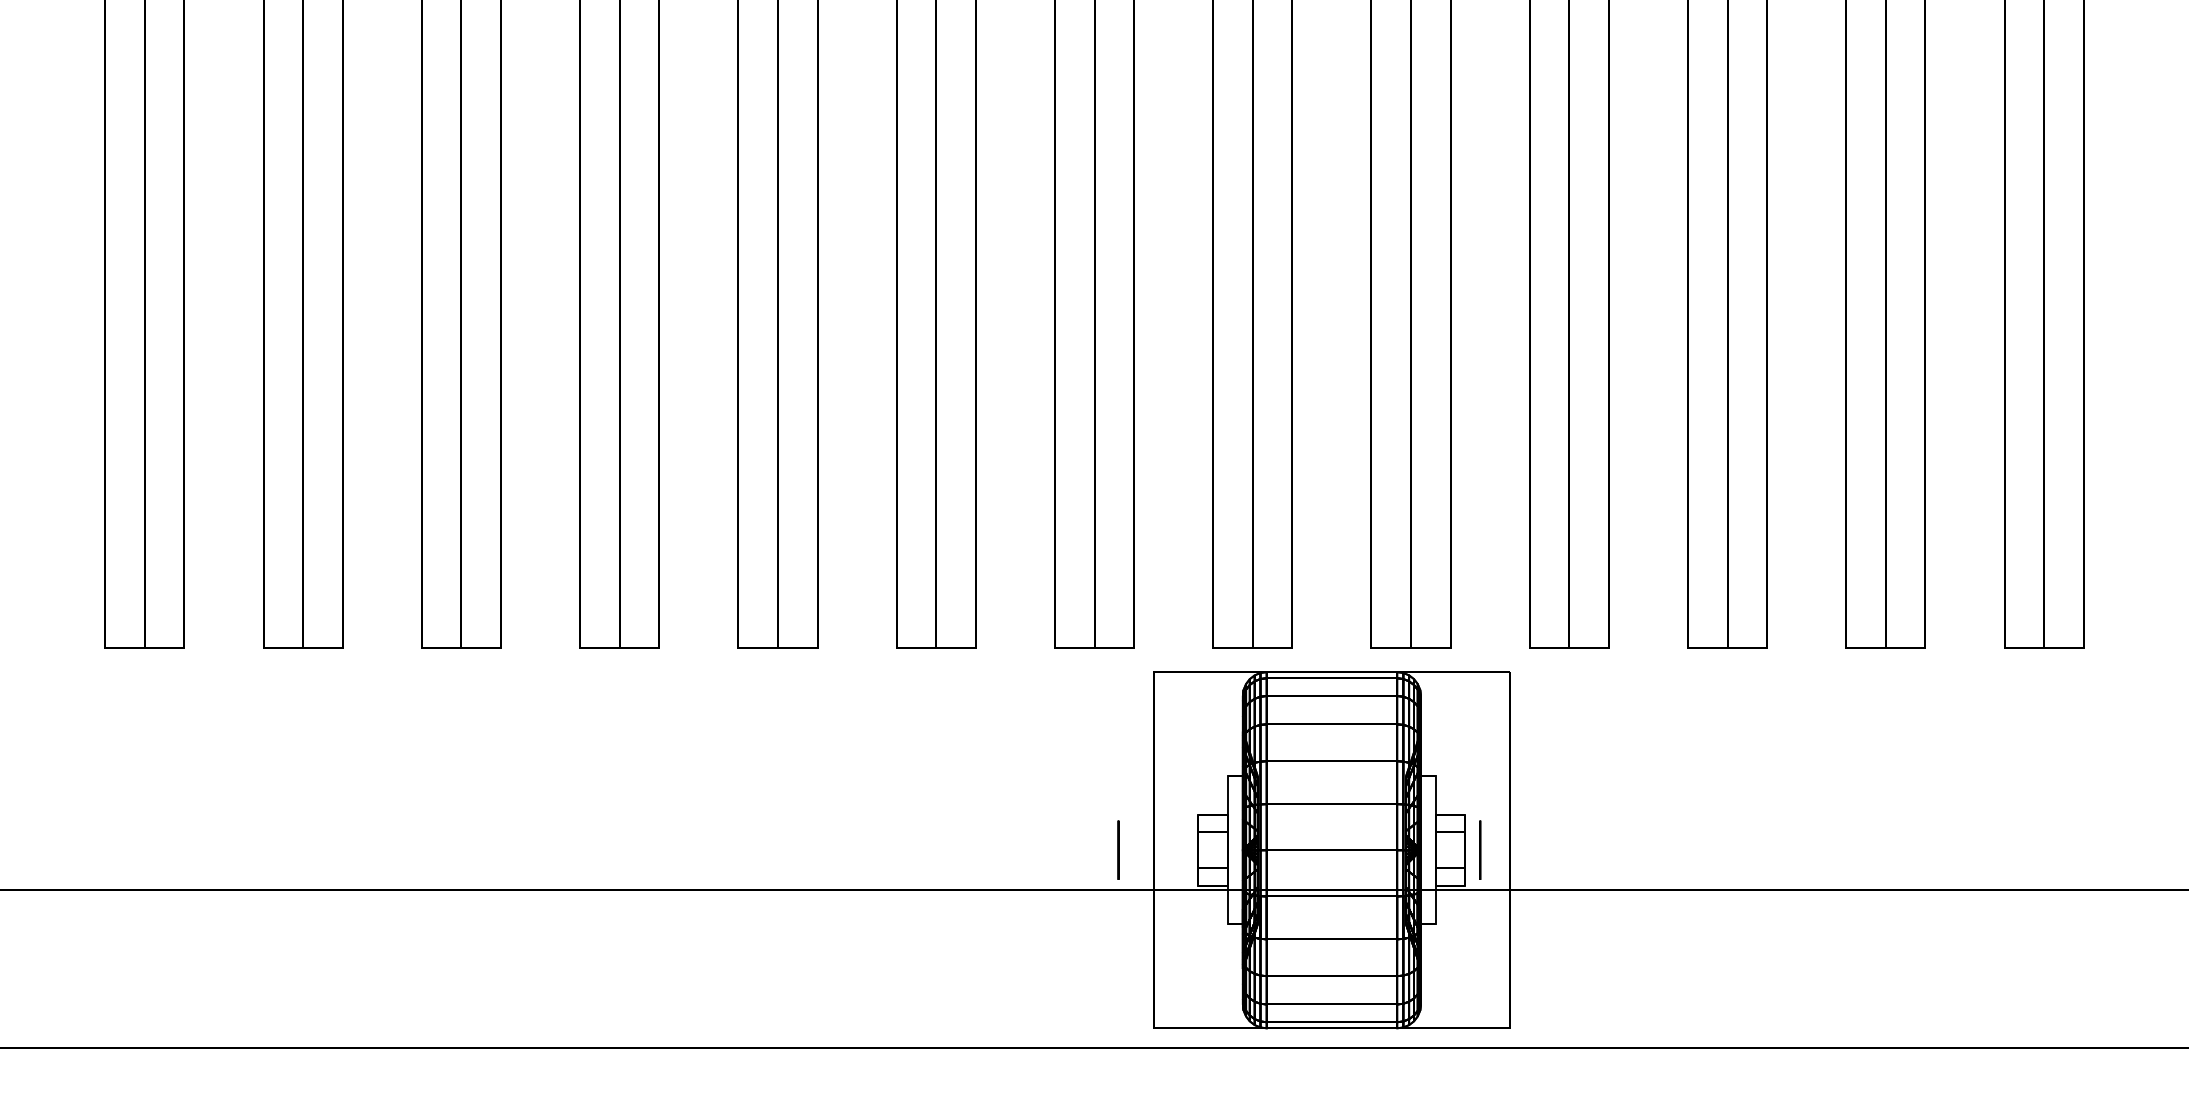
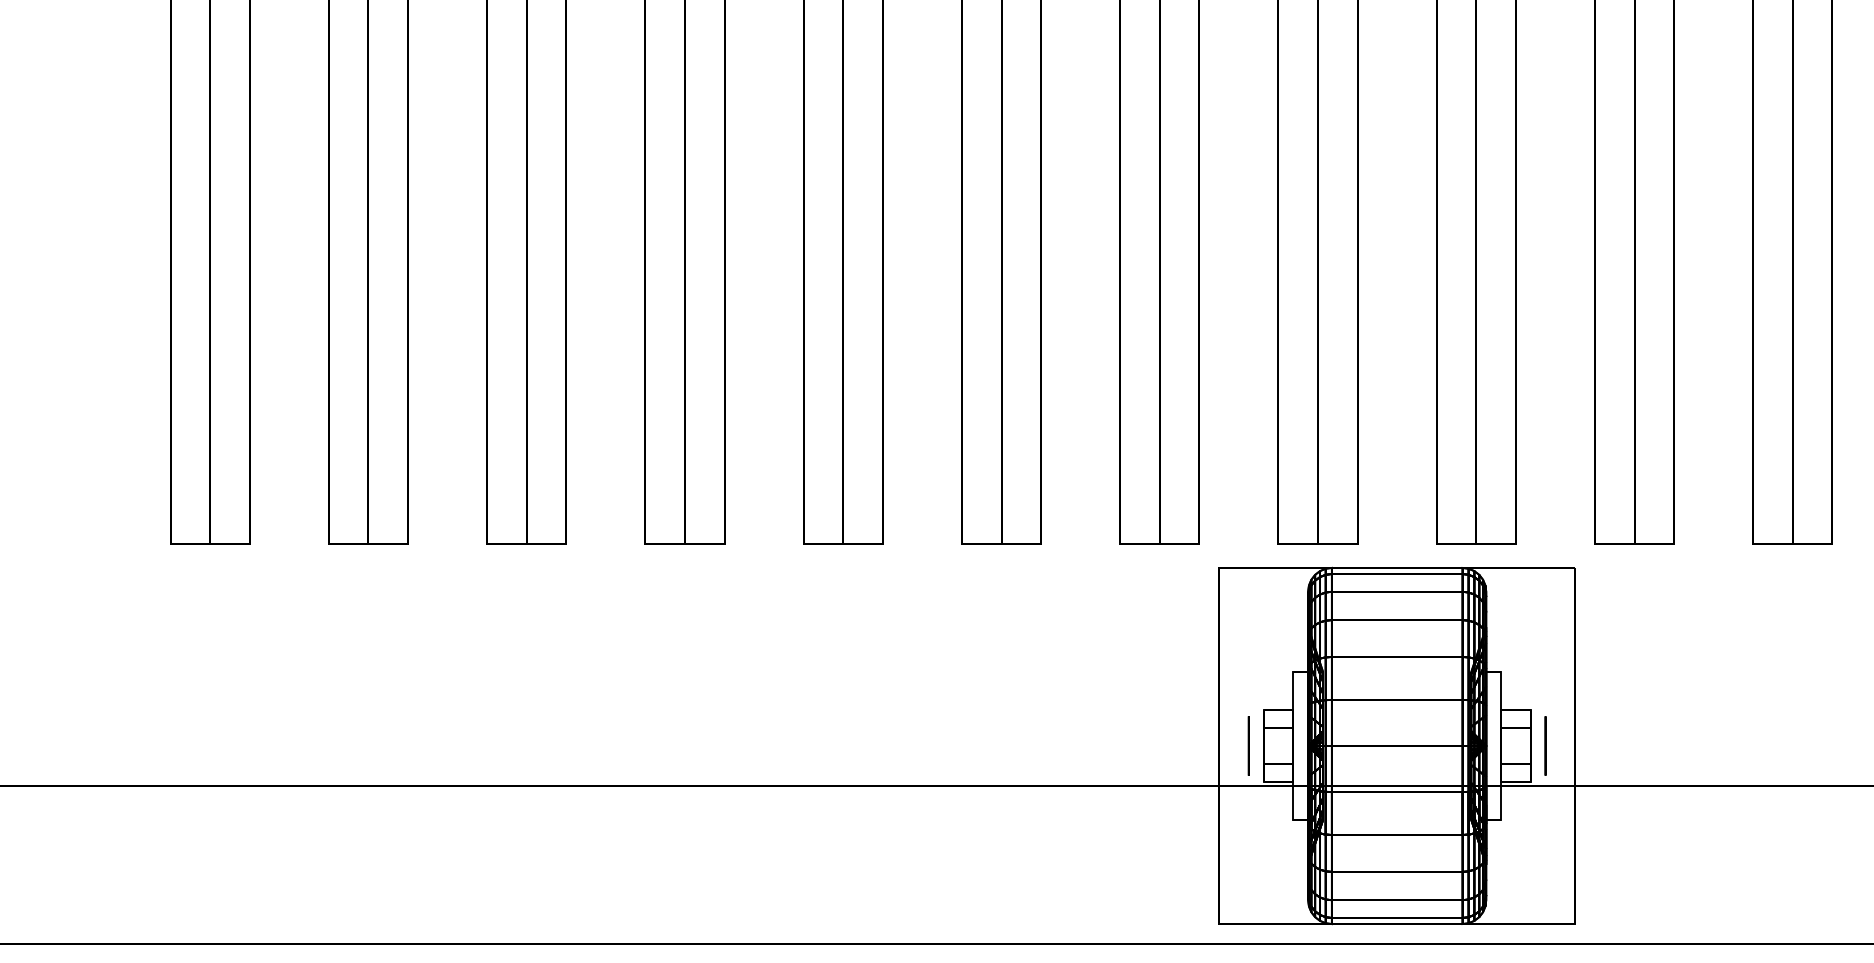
circle: (1118, 849) -> (1248, 745), moved

